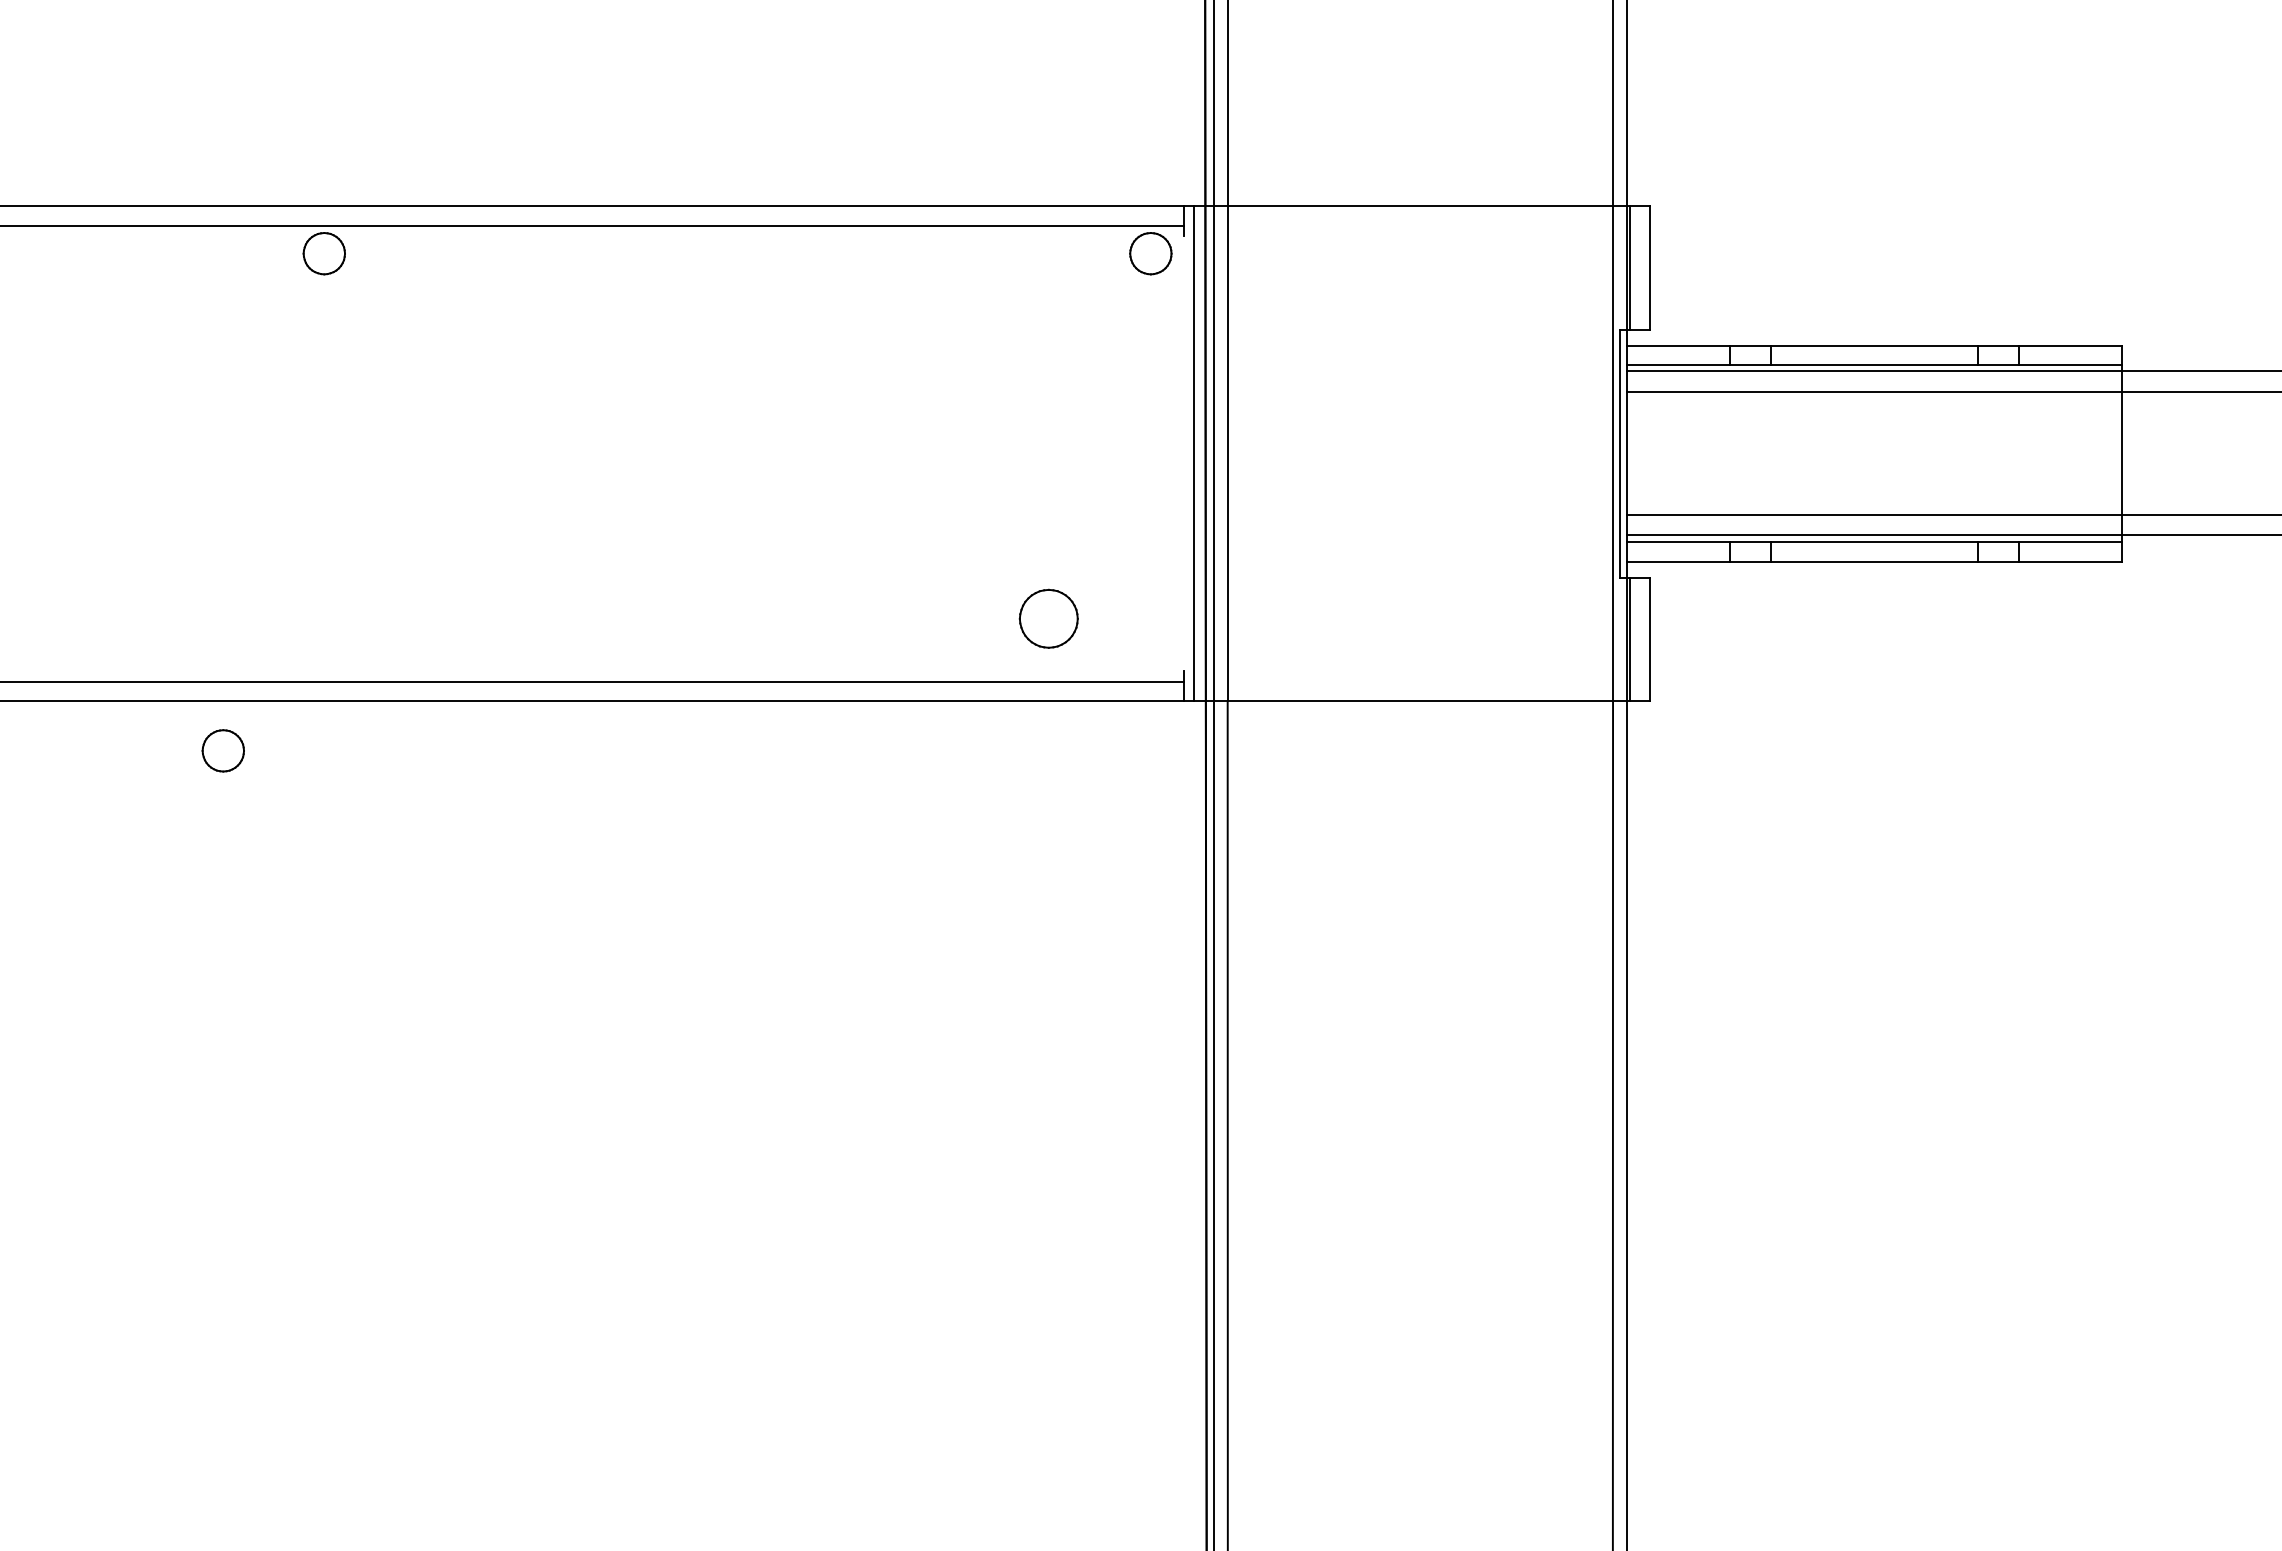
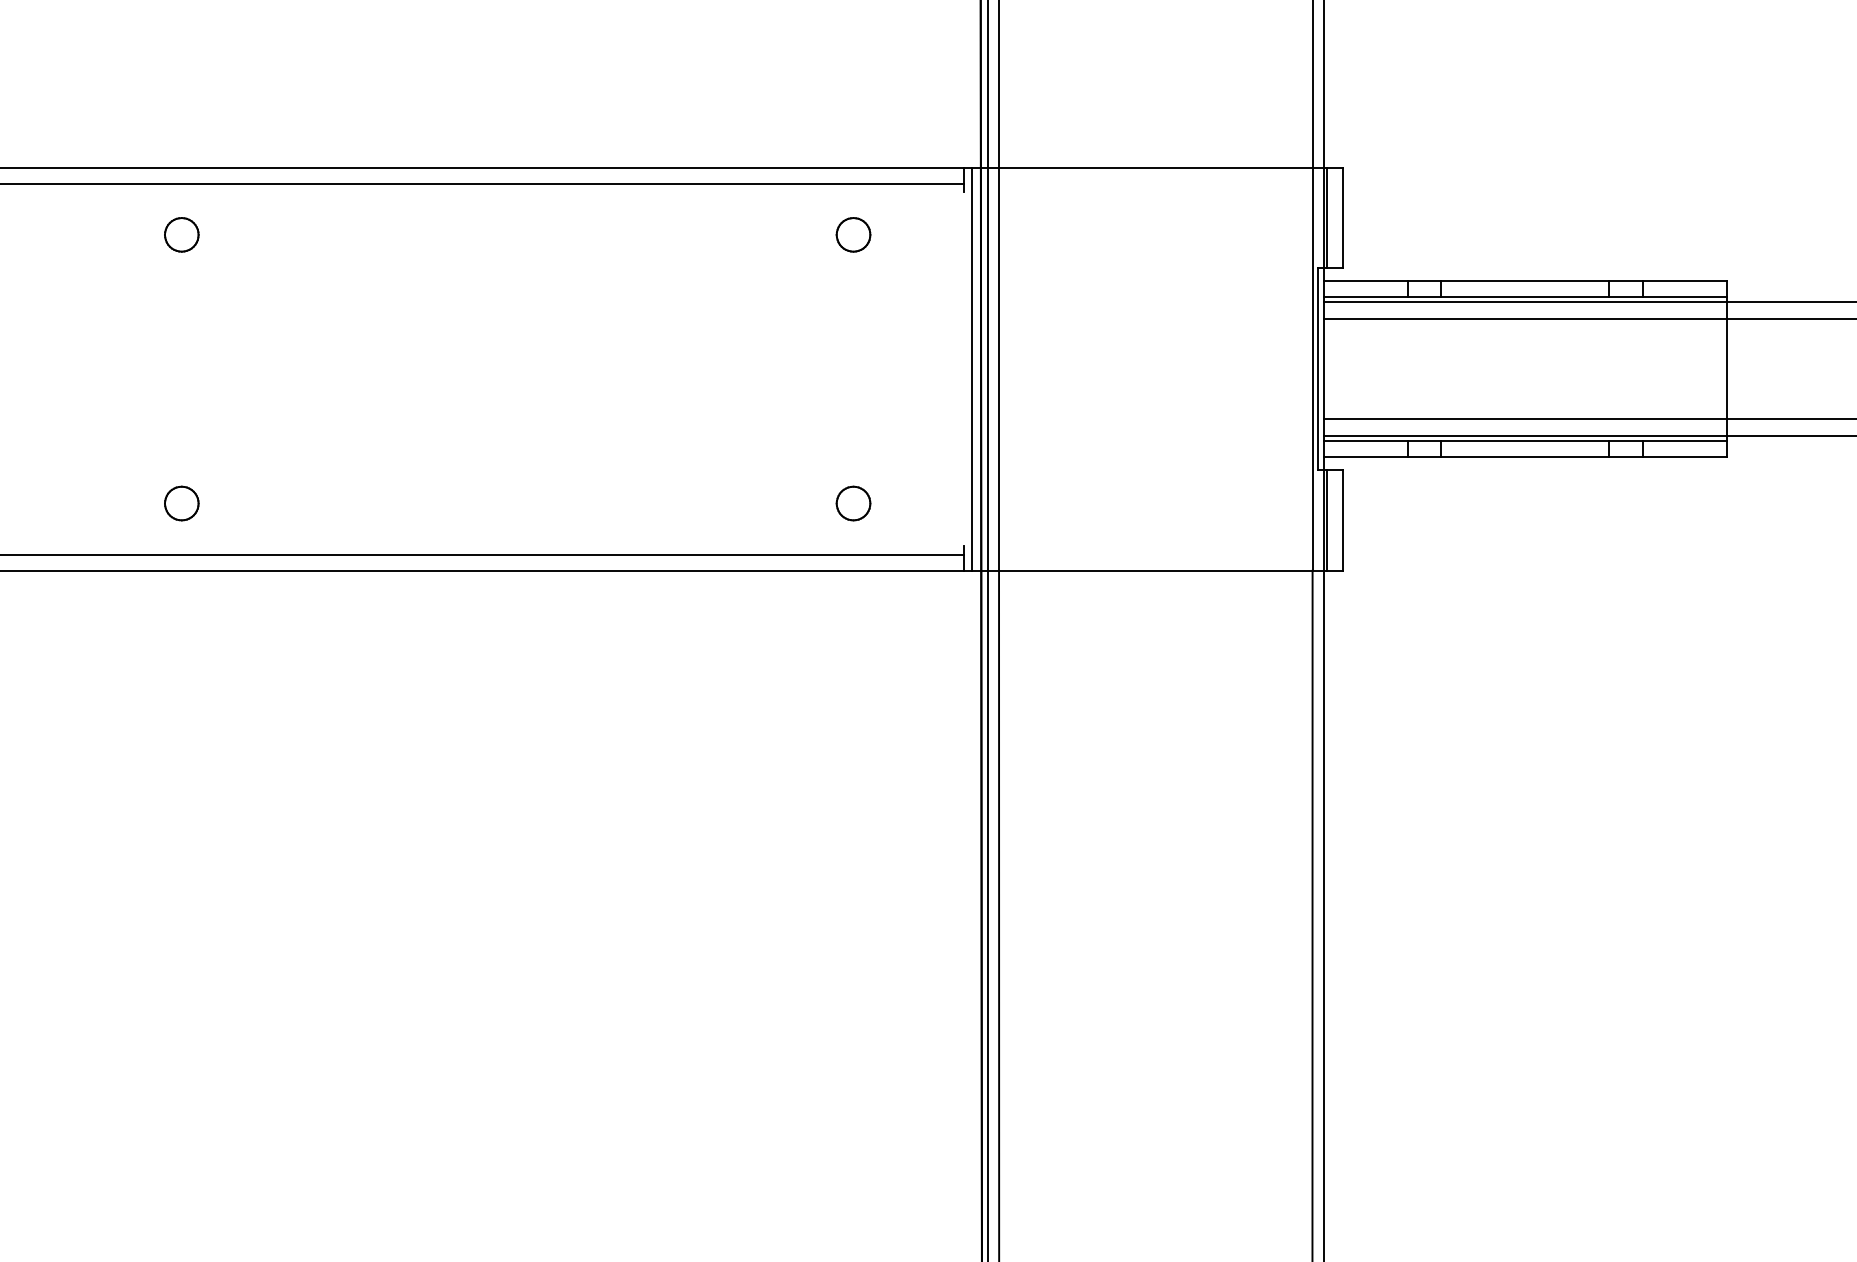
part: (323, 253) -> (181, 234), moved
part: (1150, 253) -> (853, 234), moved
part: (1048, 618) -> (853, 503), size x0.71
part: (222, 750) -> (181, 503), moved

